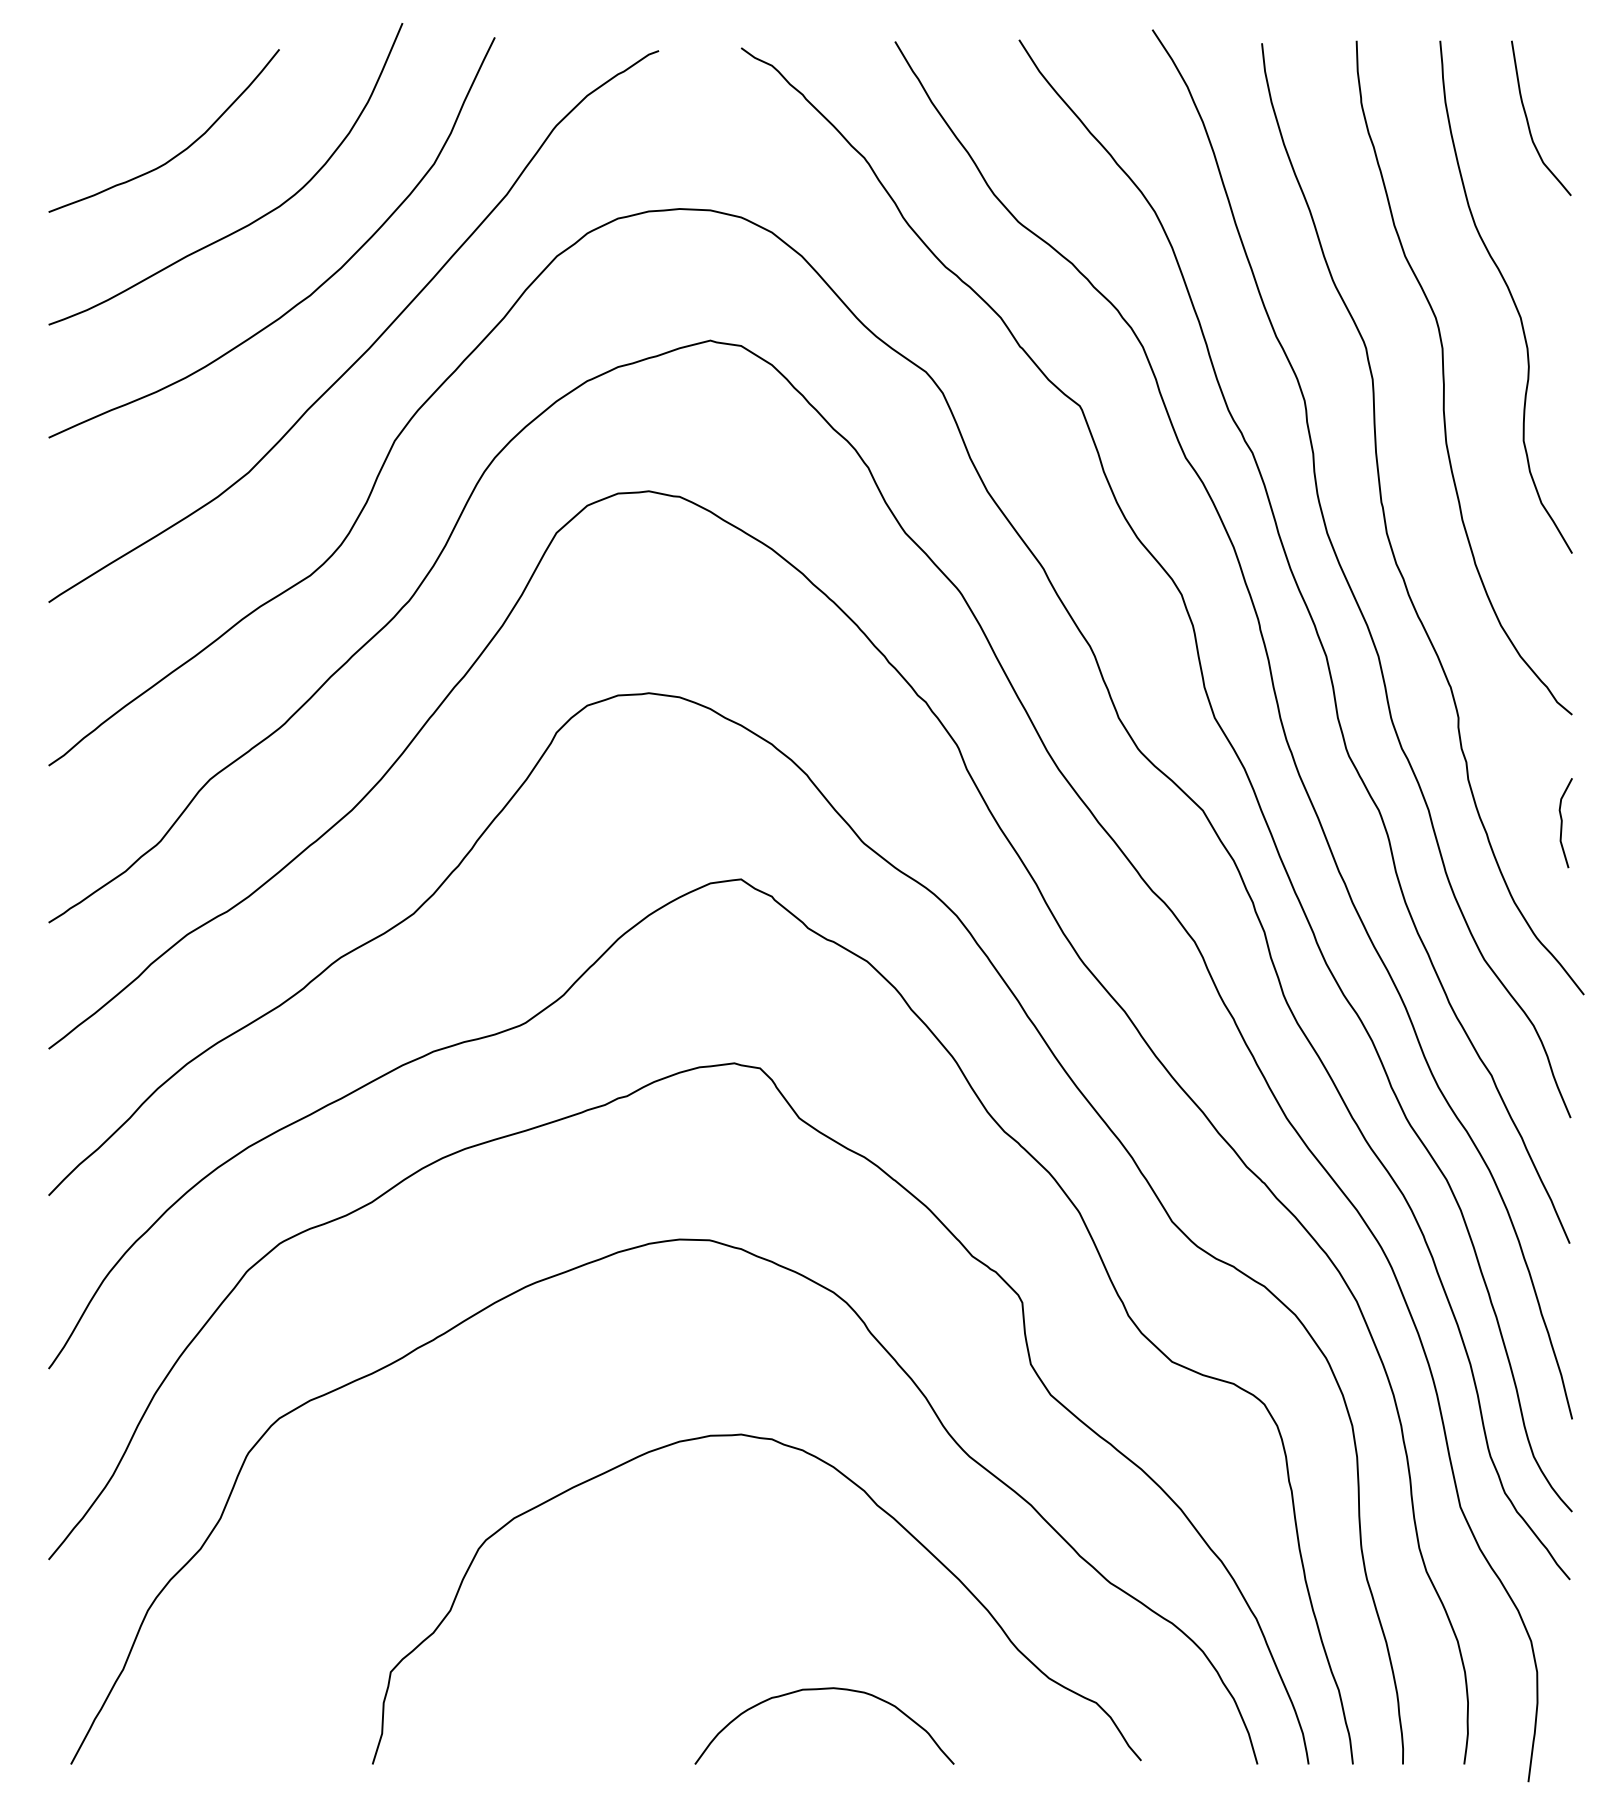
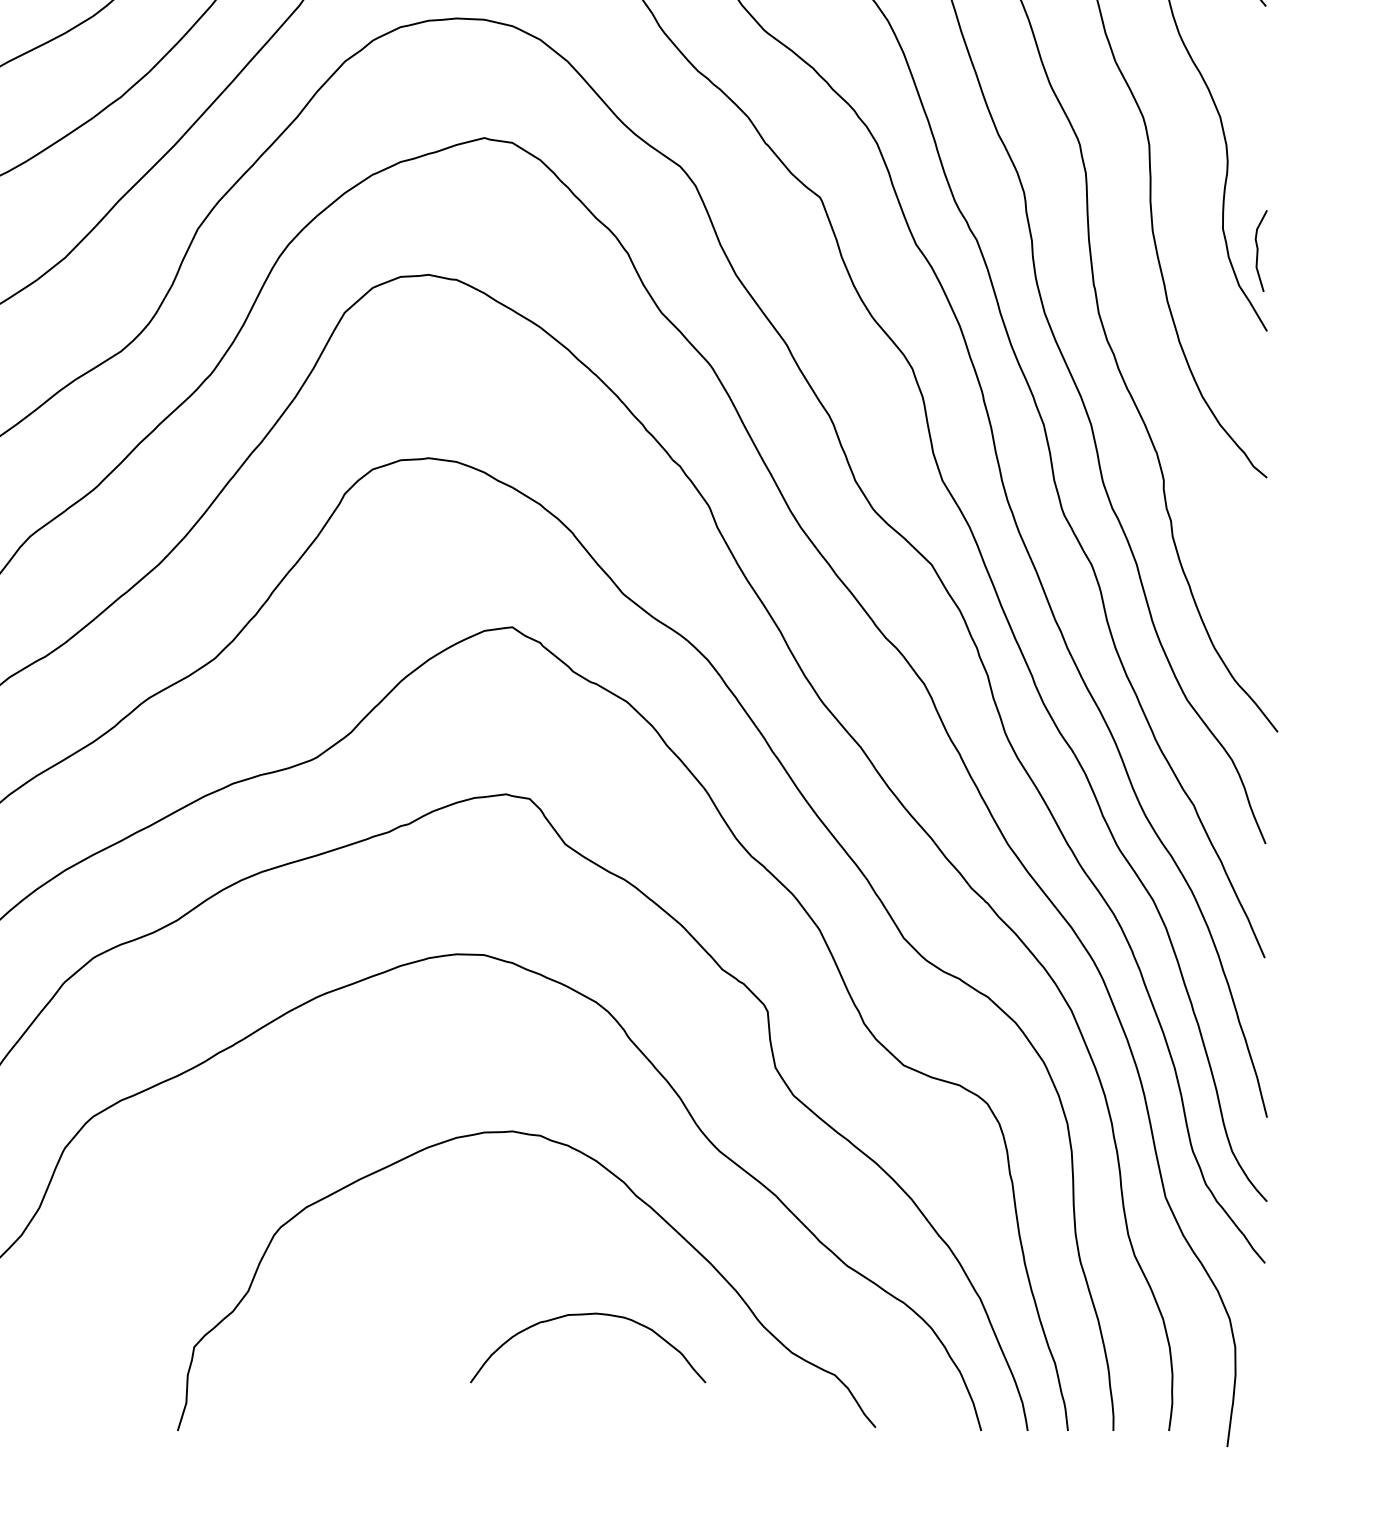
curve: (1562, 823) -> (1258, 251), moved
curve: (817, 1690) -> (581, 1315), moved

